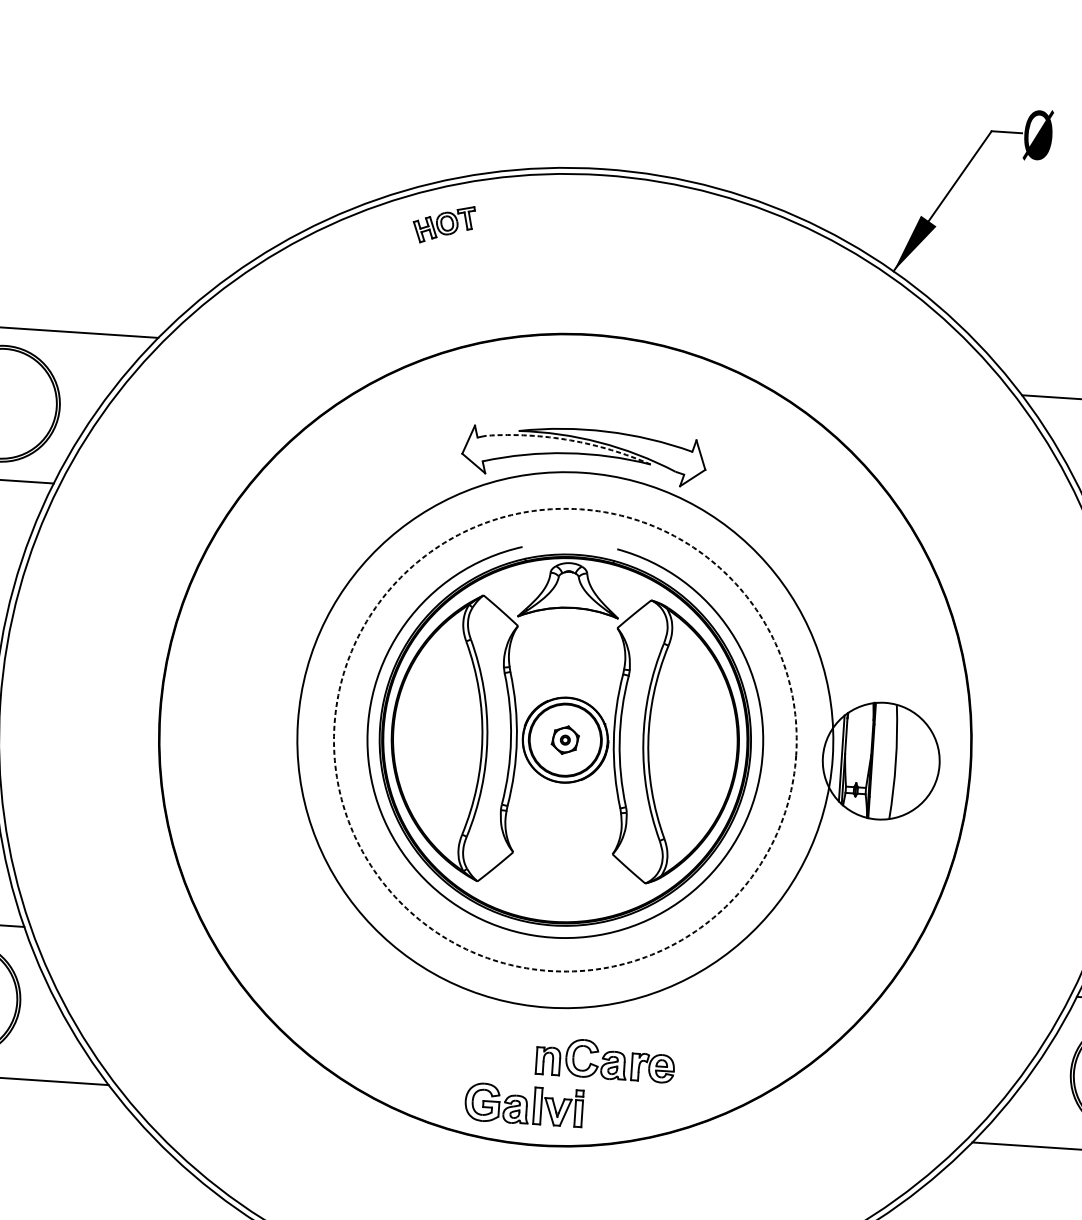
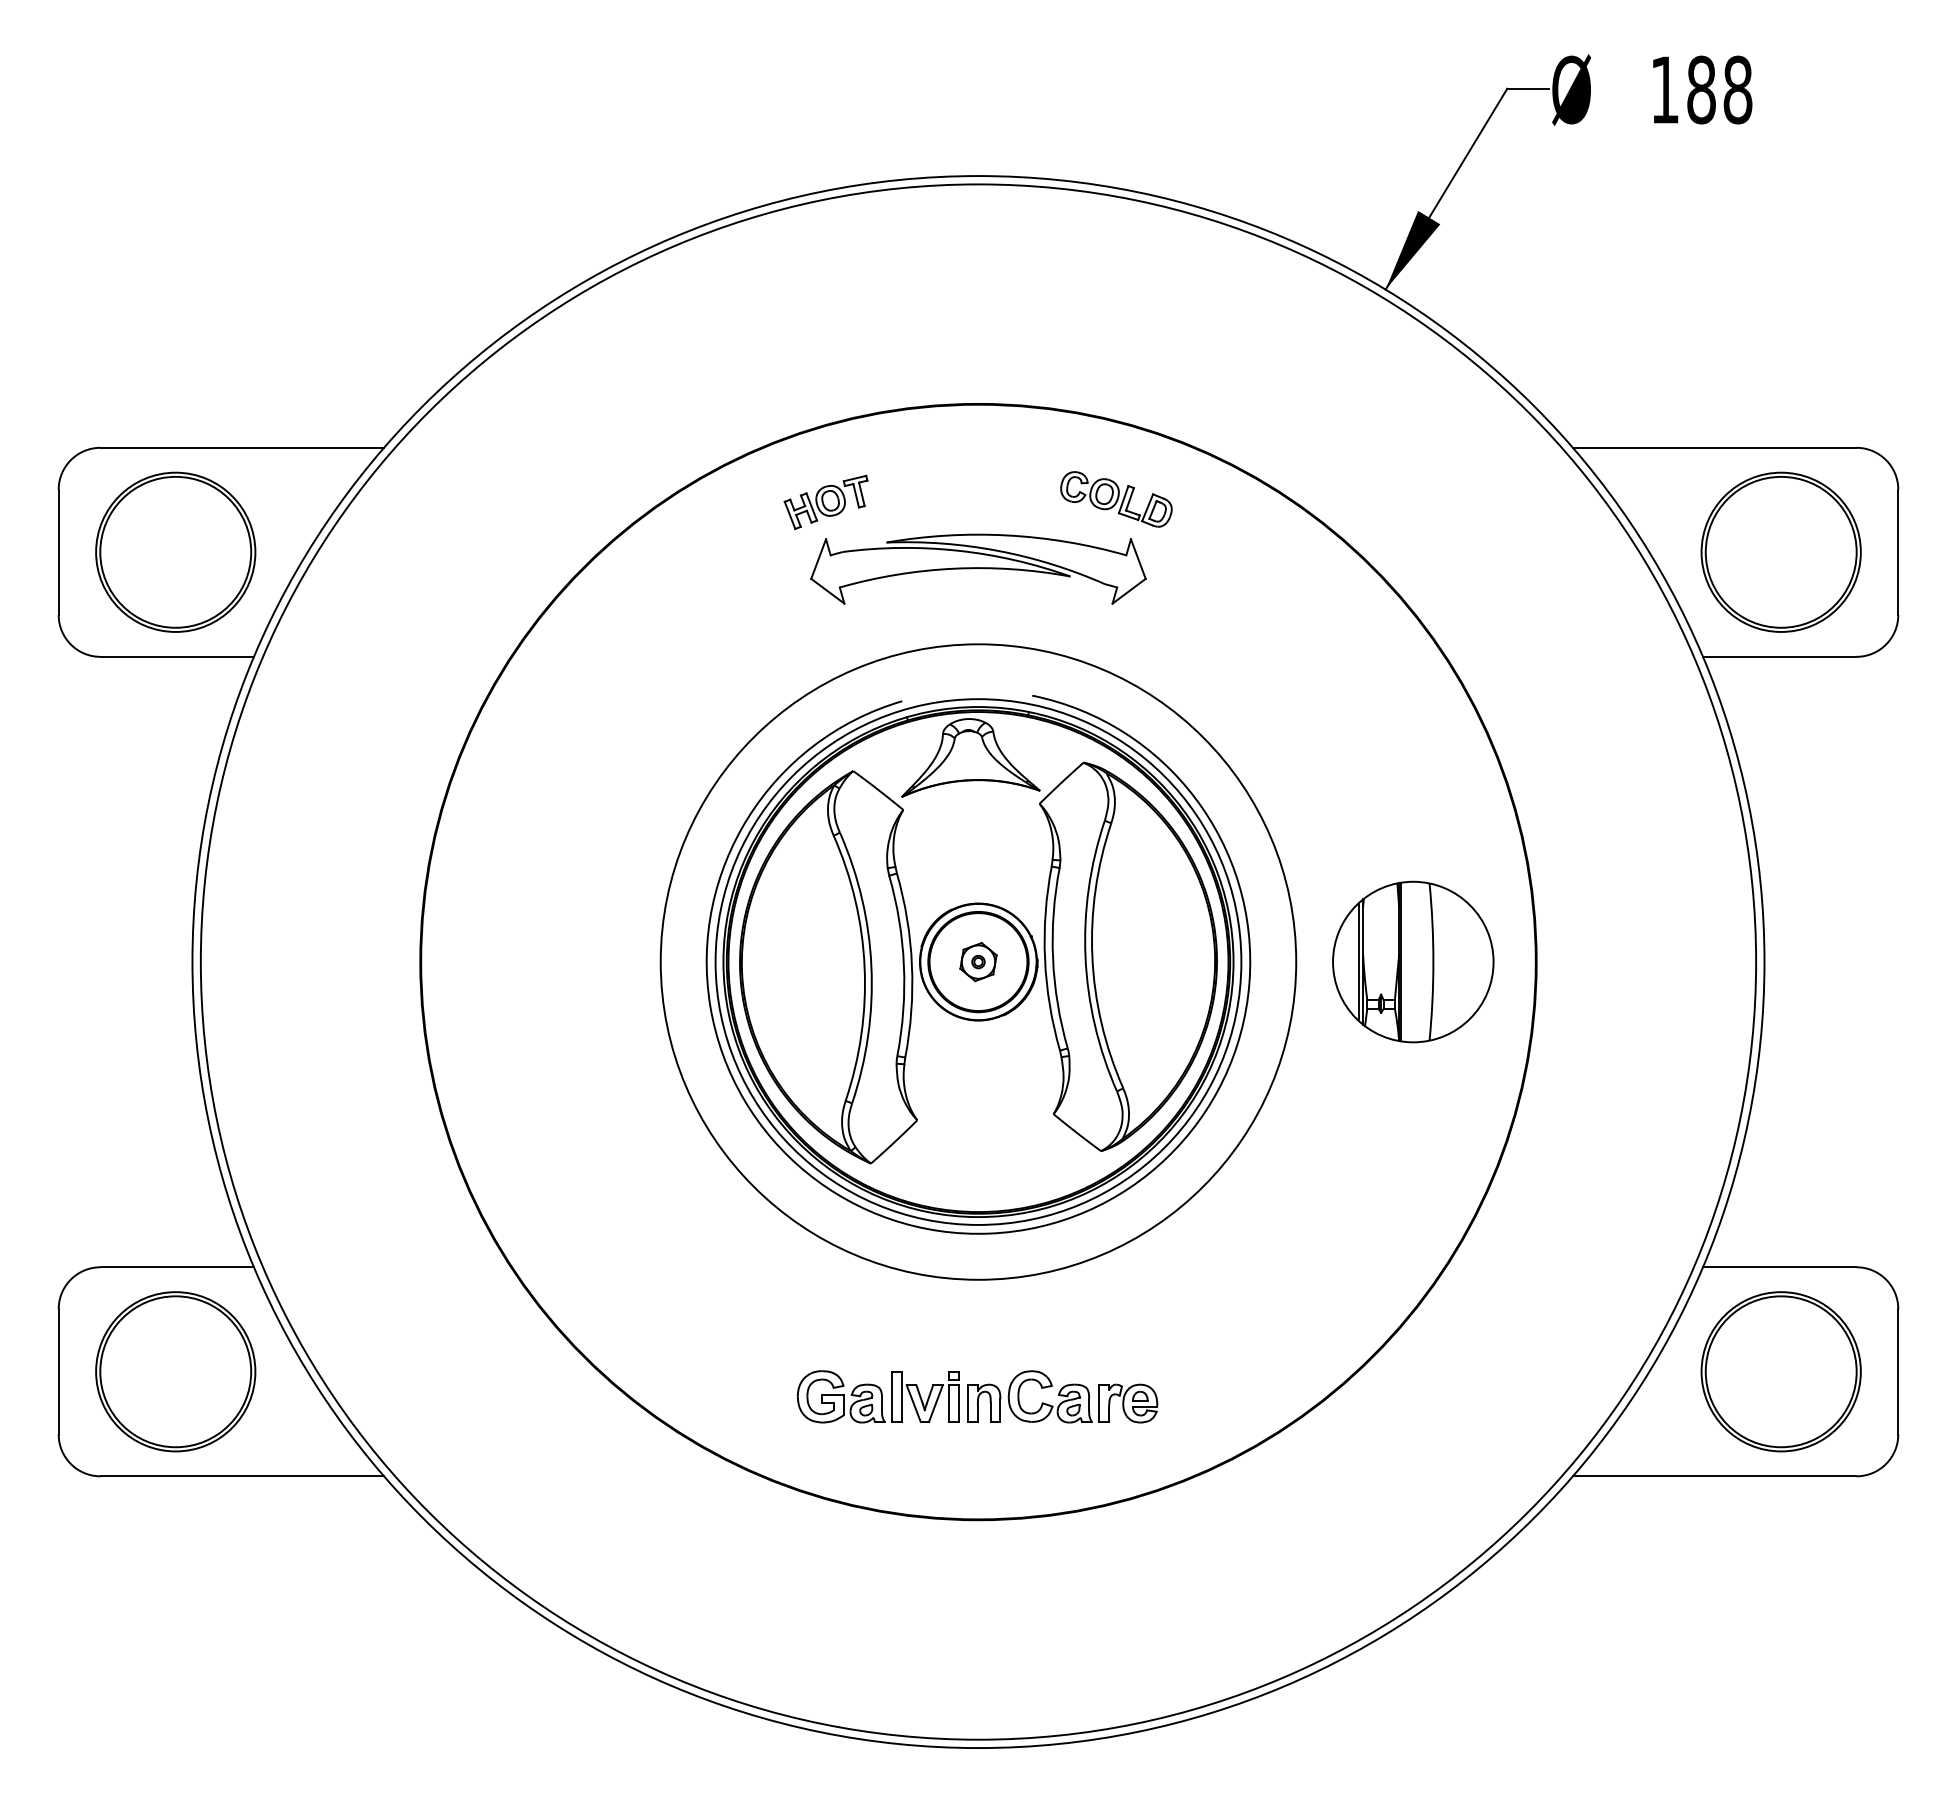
part: (443, 223) -> (825, 501), moved
part: (687, 410) -> (1116, 499), added
arc: (570, 440) -> (958, 550), dashed -> solid
circle: (565, 739) -> (978, 961), dashed -> solid
circle: (565, 739) -> (978, 961), size x0.71
part: (523, 1104) -> (877, 1396), moved

